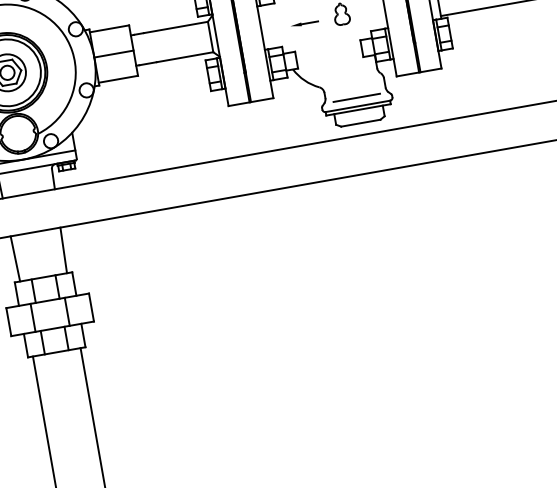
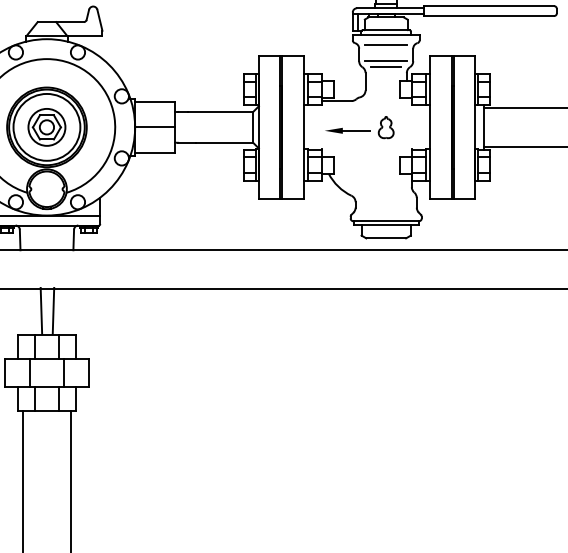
part: (305, 23) -> (348, 130), size x1.6
line: (356, 97) -> (386, 212), removed
line: (63, 249) -> (53, 310), moved
line: (15, 258) -> (41, 310), moved

